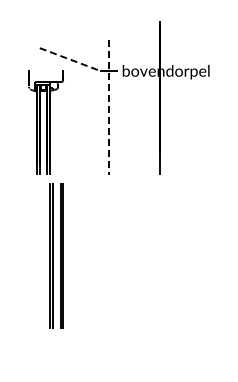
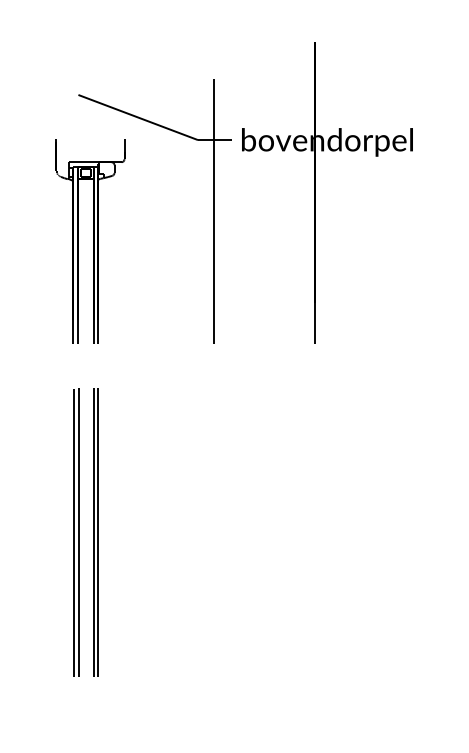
line: (70, 59) -> (138, 117), dashed -> solid
line: (108, 107) -> (213, 211), dashed -> solid
part: (56, 255) -> (85, 531), moved

